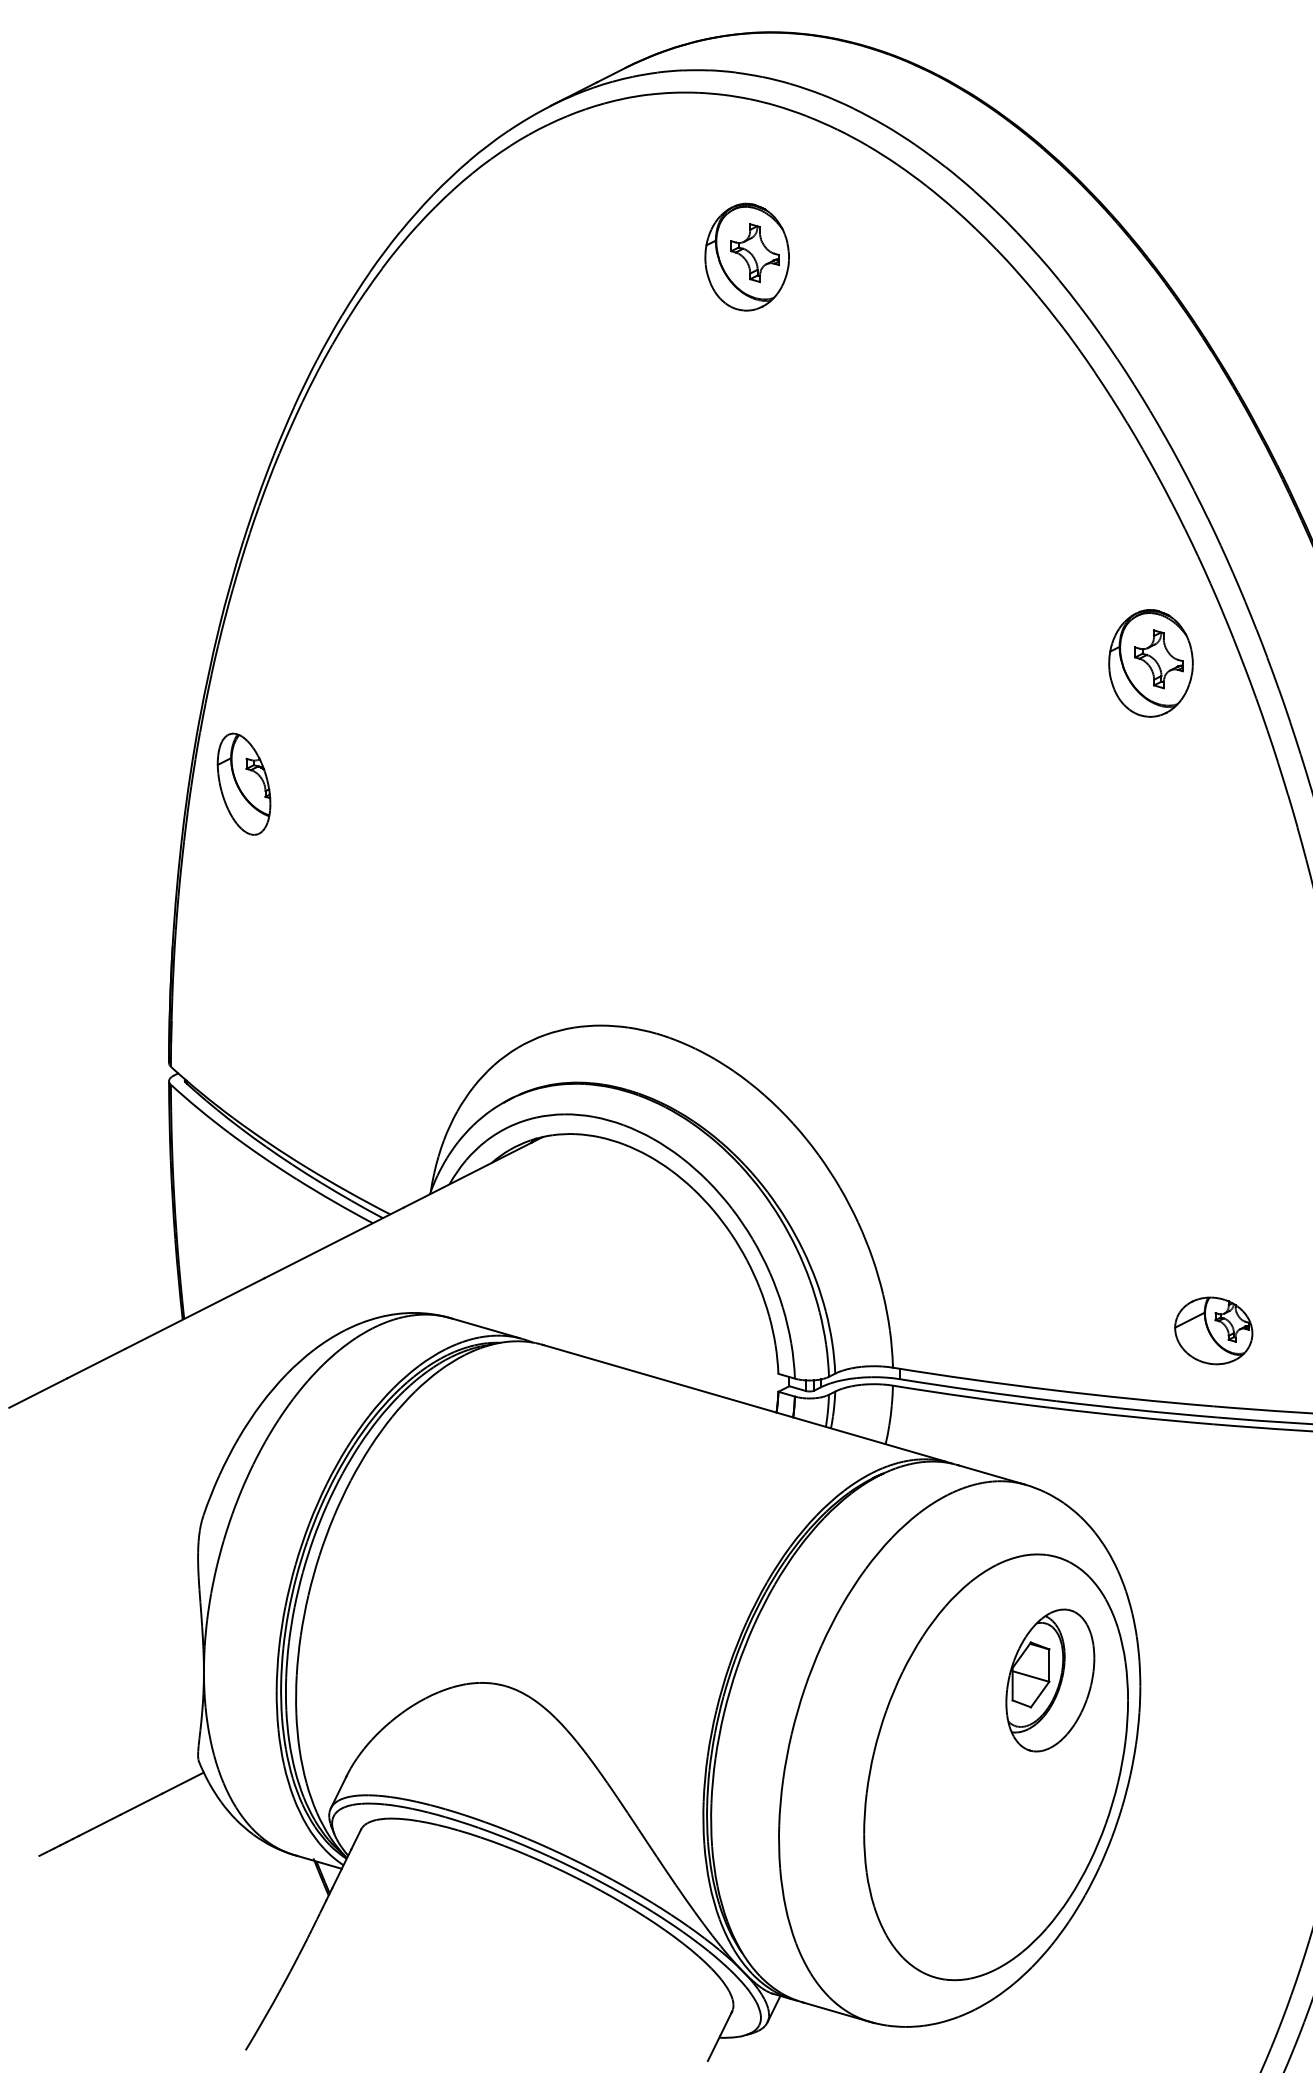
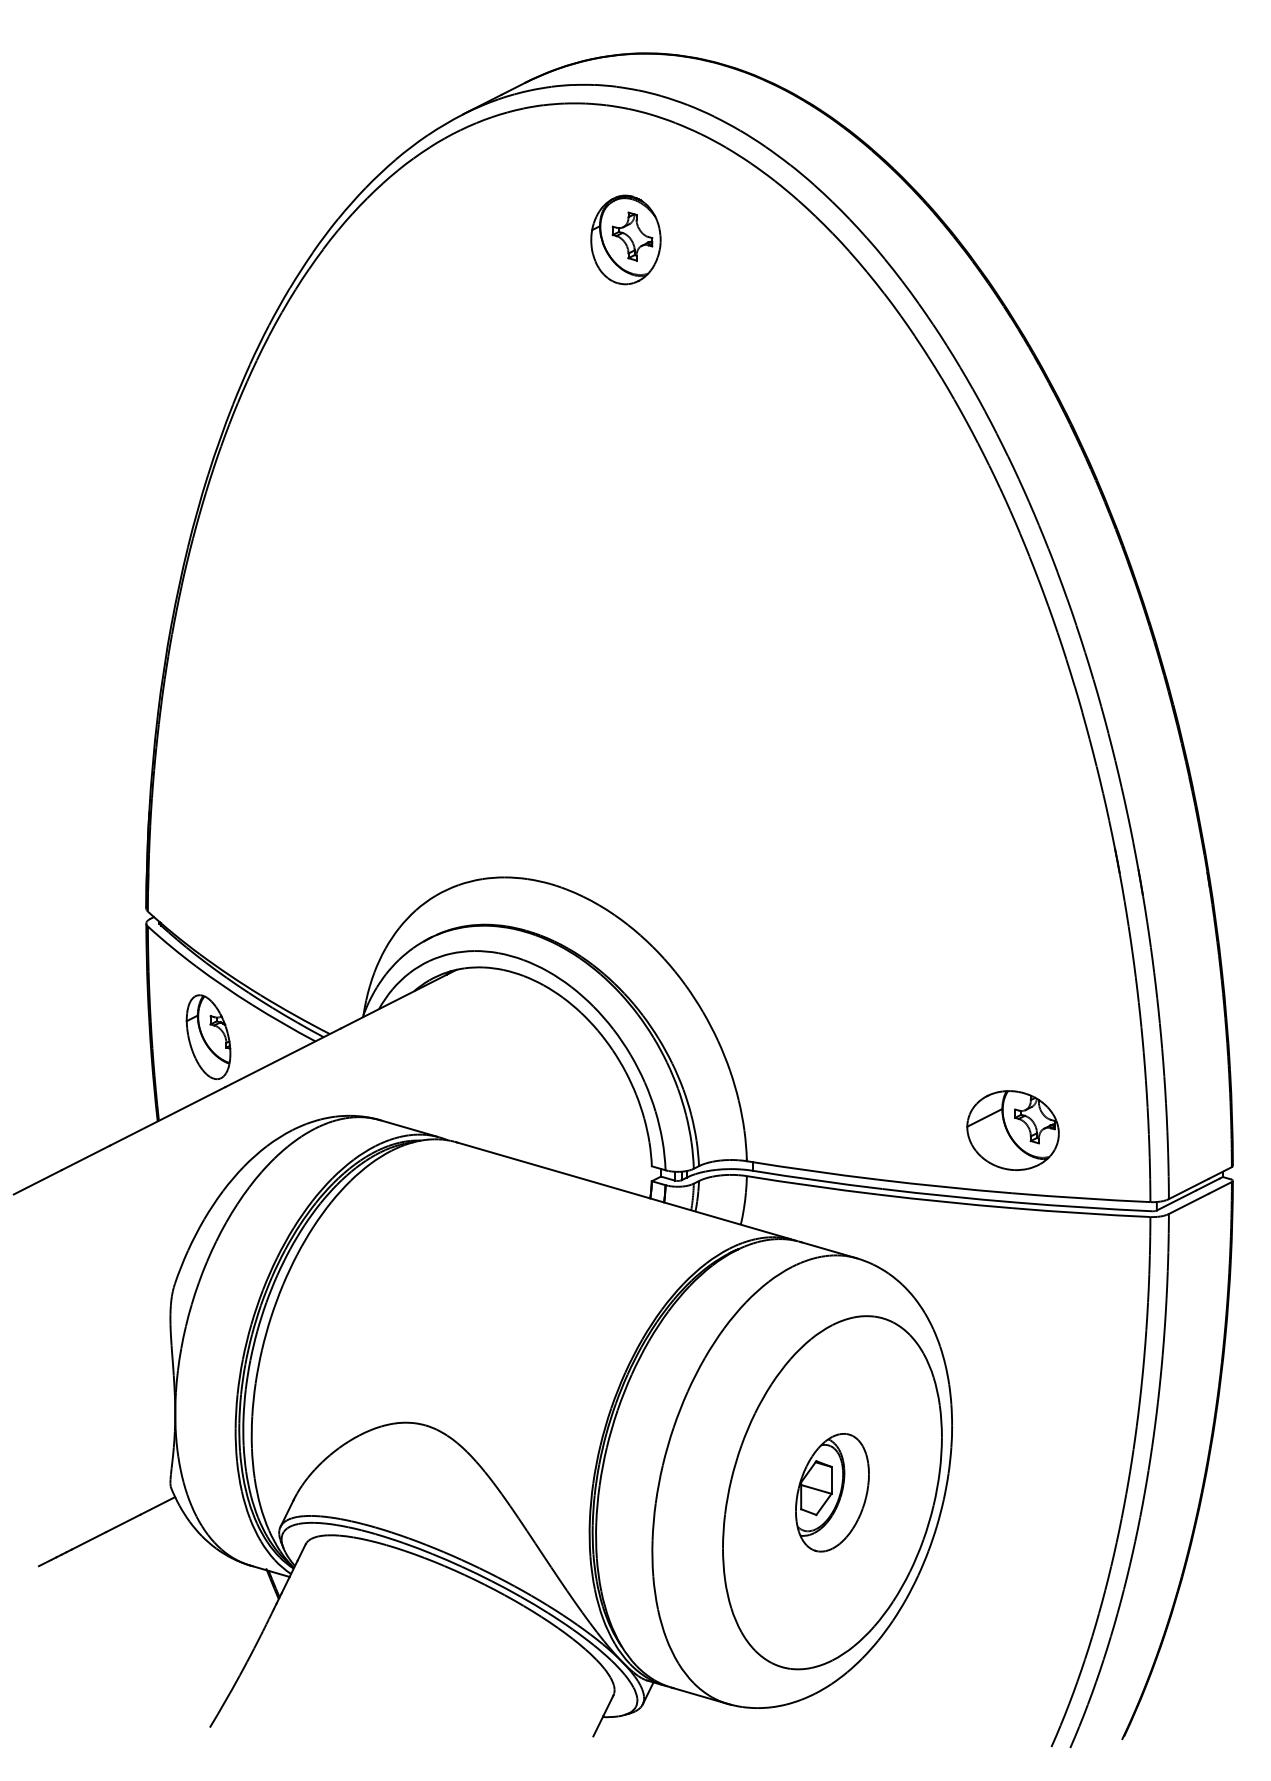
part: (1150, 662) -> (960, 576), removed
part: (243, 783) -> (208, 1036), moved
part: (1213, 1330) -> (1012, 1130), size x1.43
part: (1050, 1680) -> (832, 1492), moved

